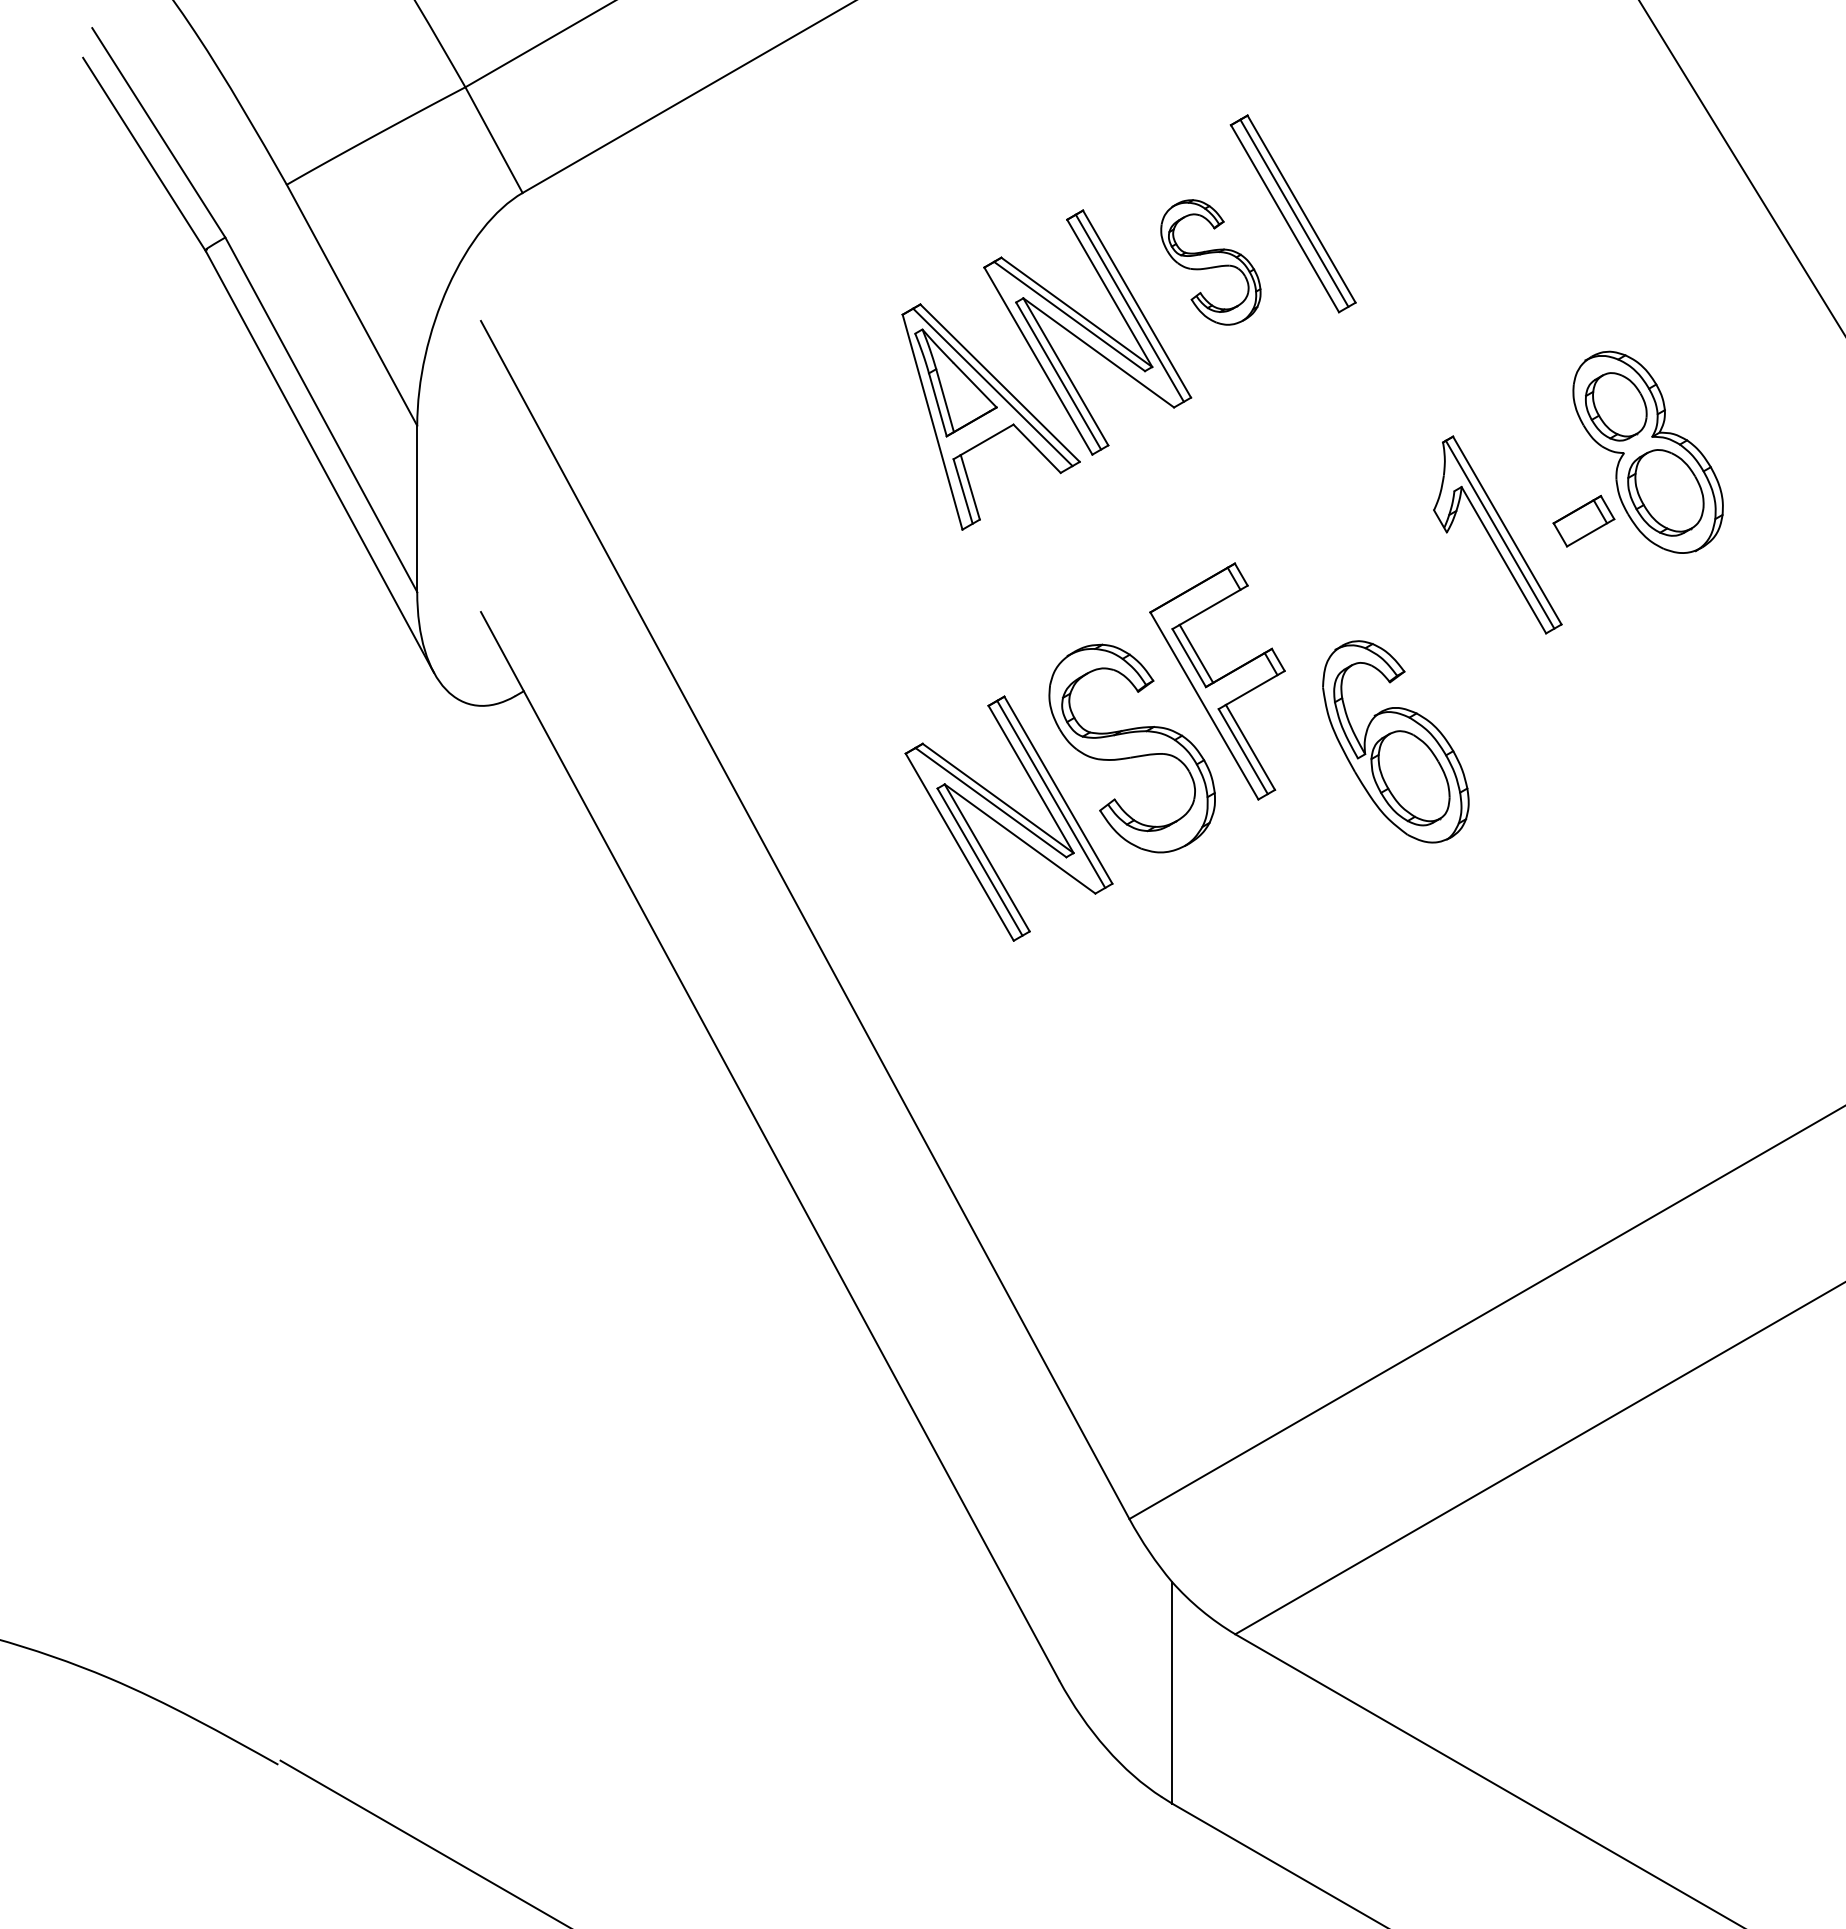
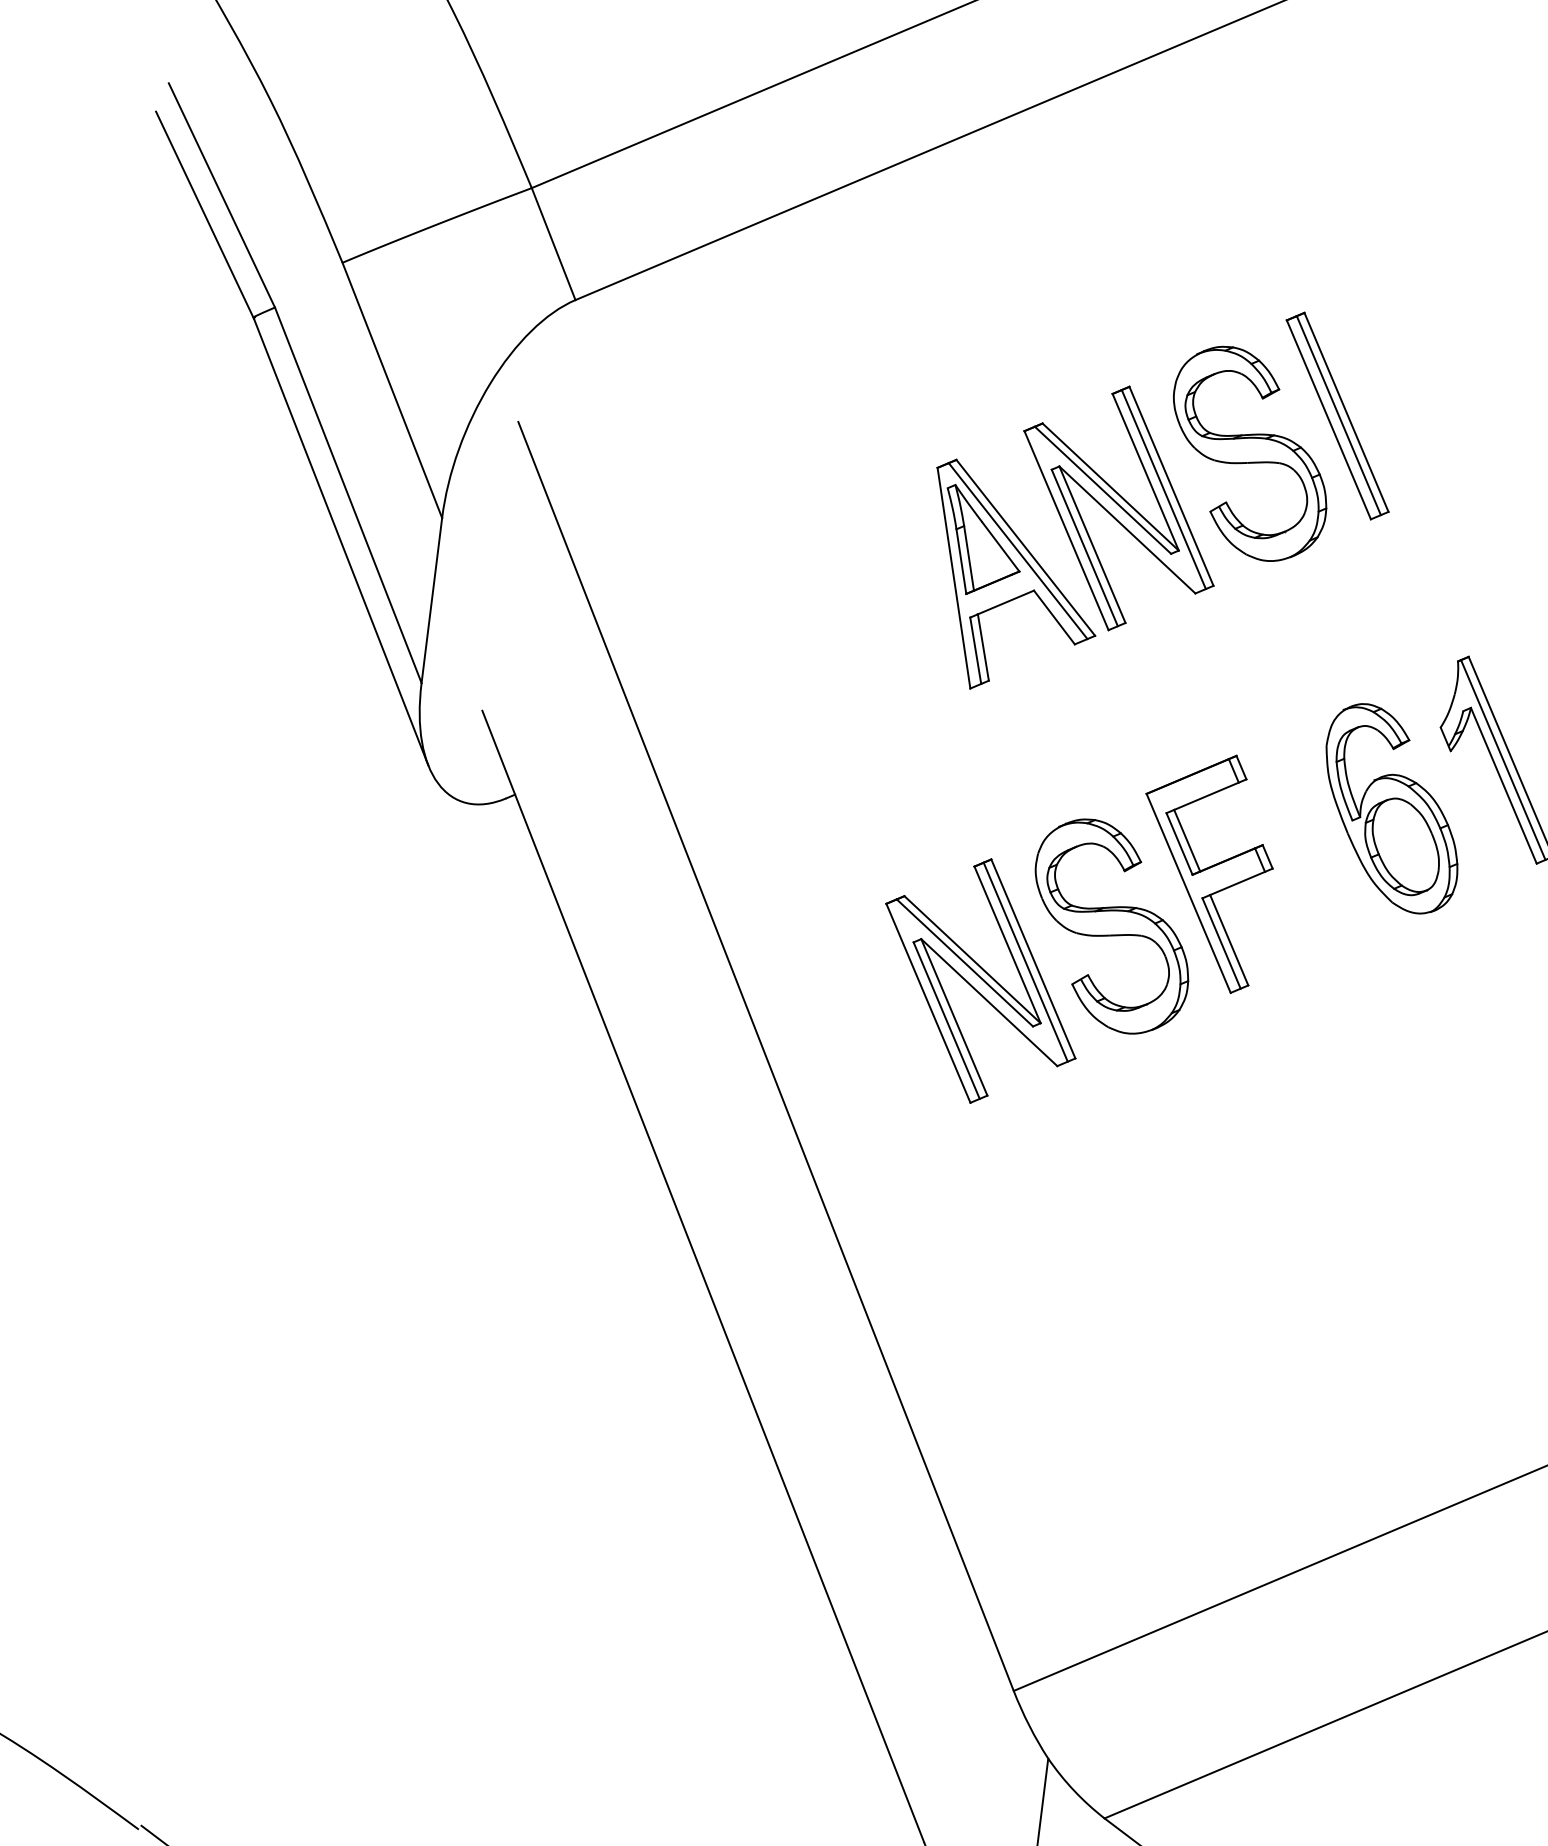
part: (1210, 262) -> (1249, 454), size x1.67
part: (1395, 741) -> (1391, 808), moved

